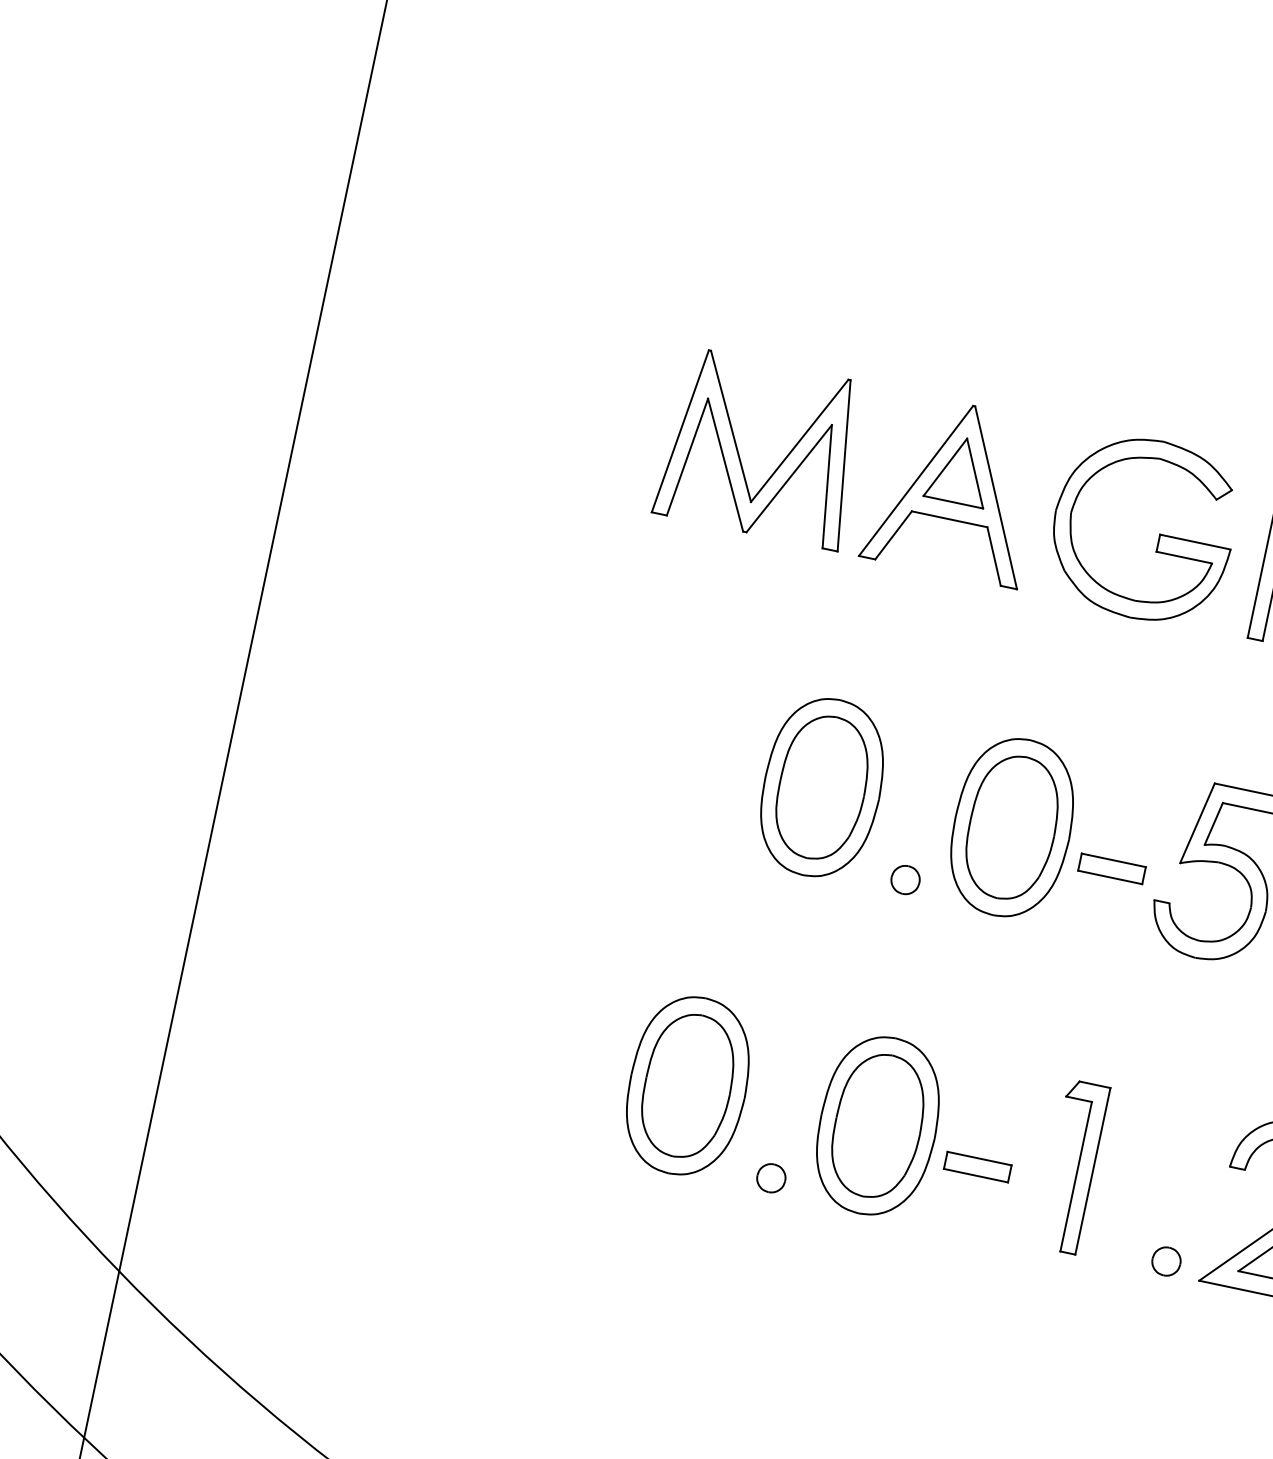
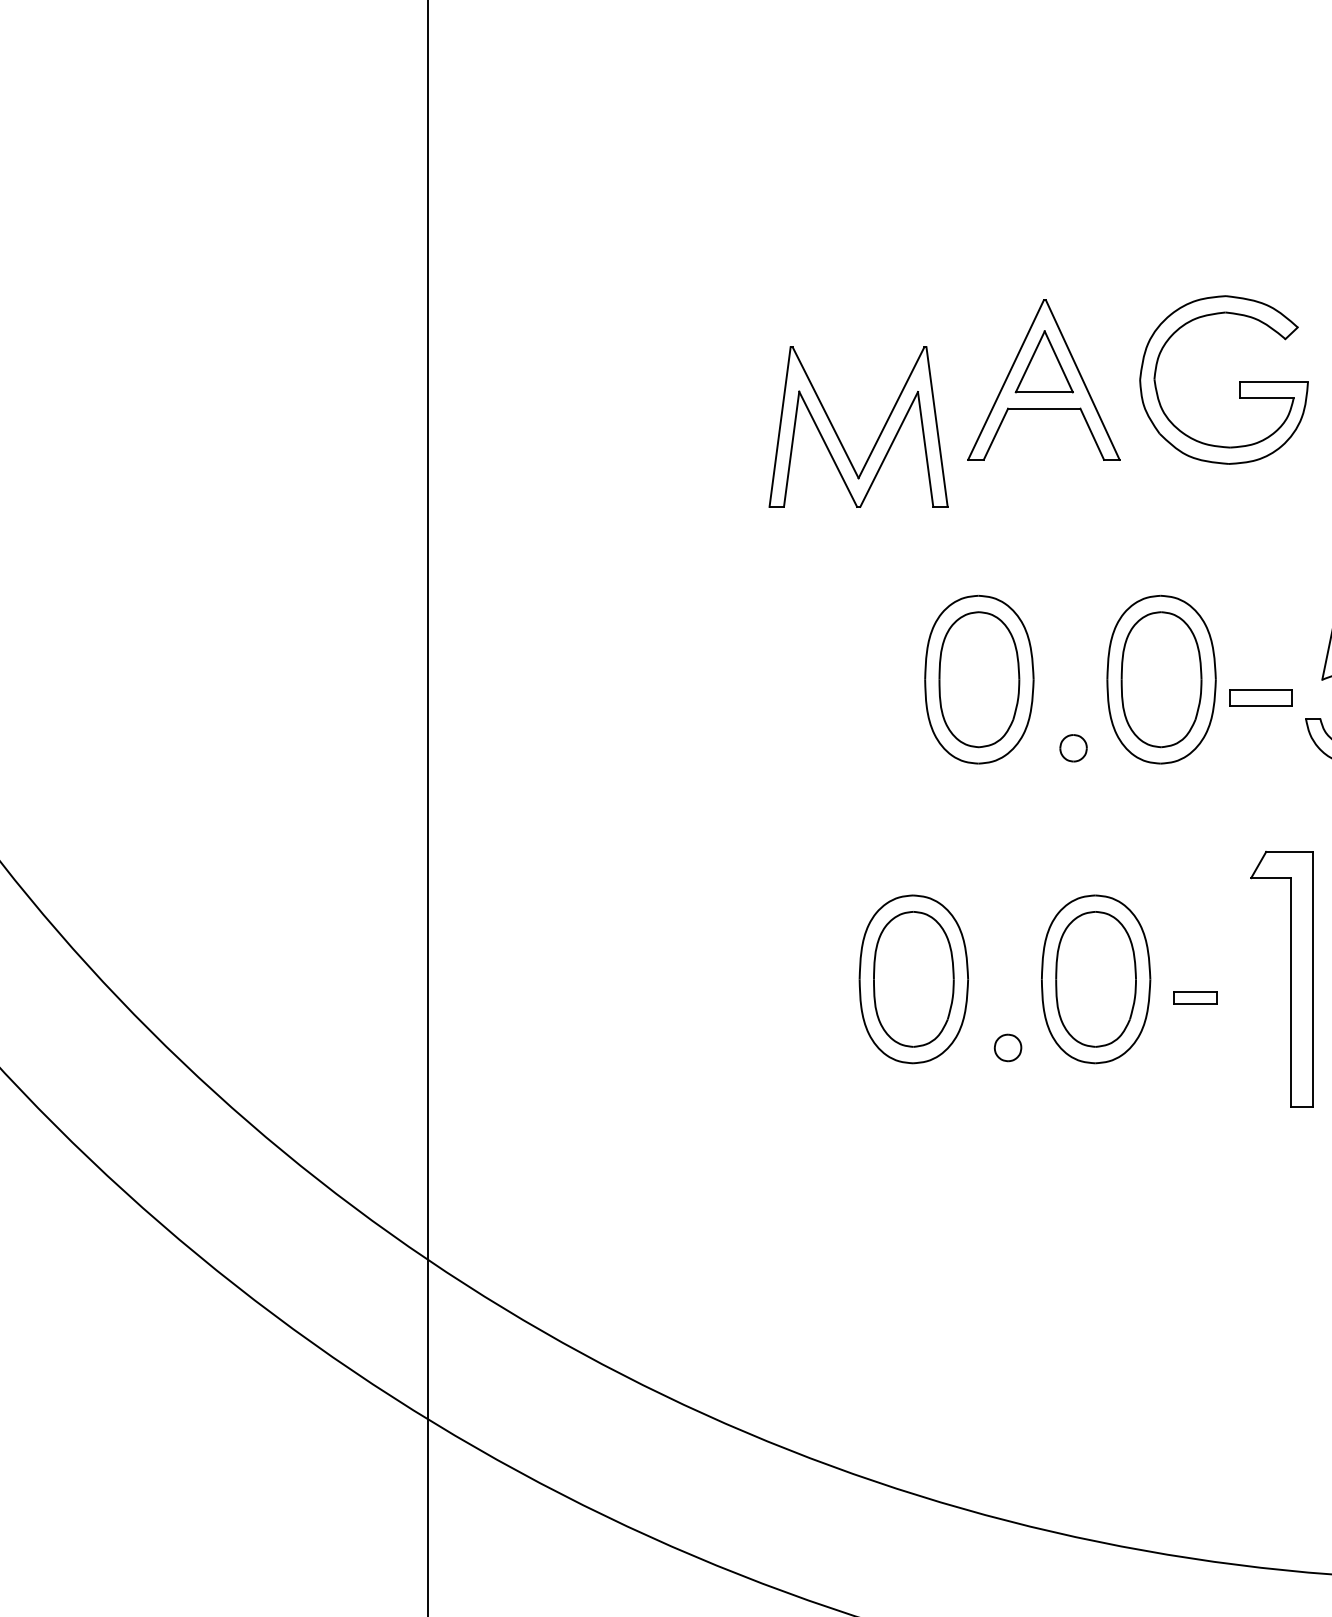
part: (739, 452) -> (838, 435), moved
part: (977, 1166) -> (1195, 997), size x0.7
part: (1072, 1166) -> (1282, 978), size x1.6

